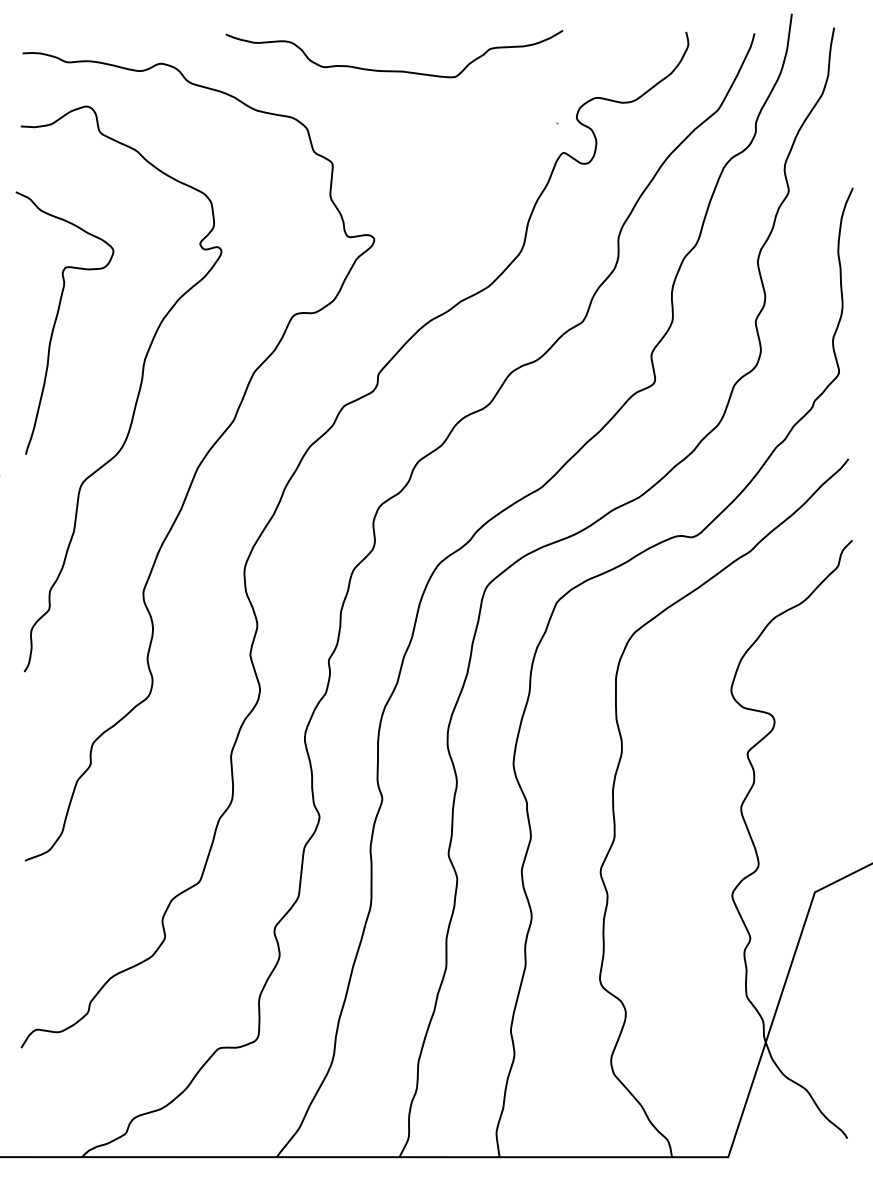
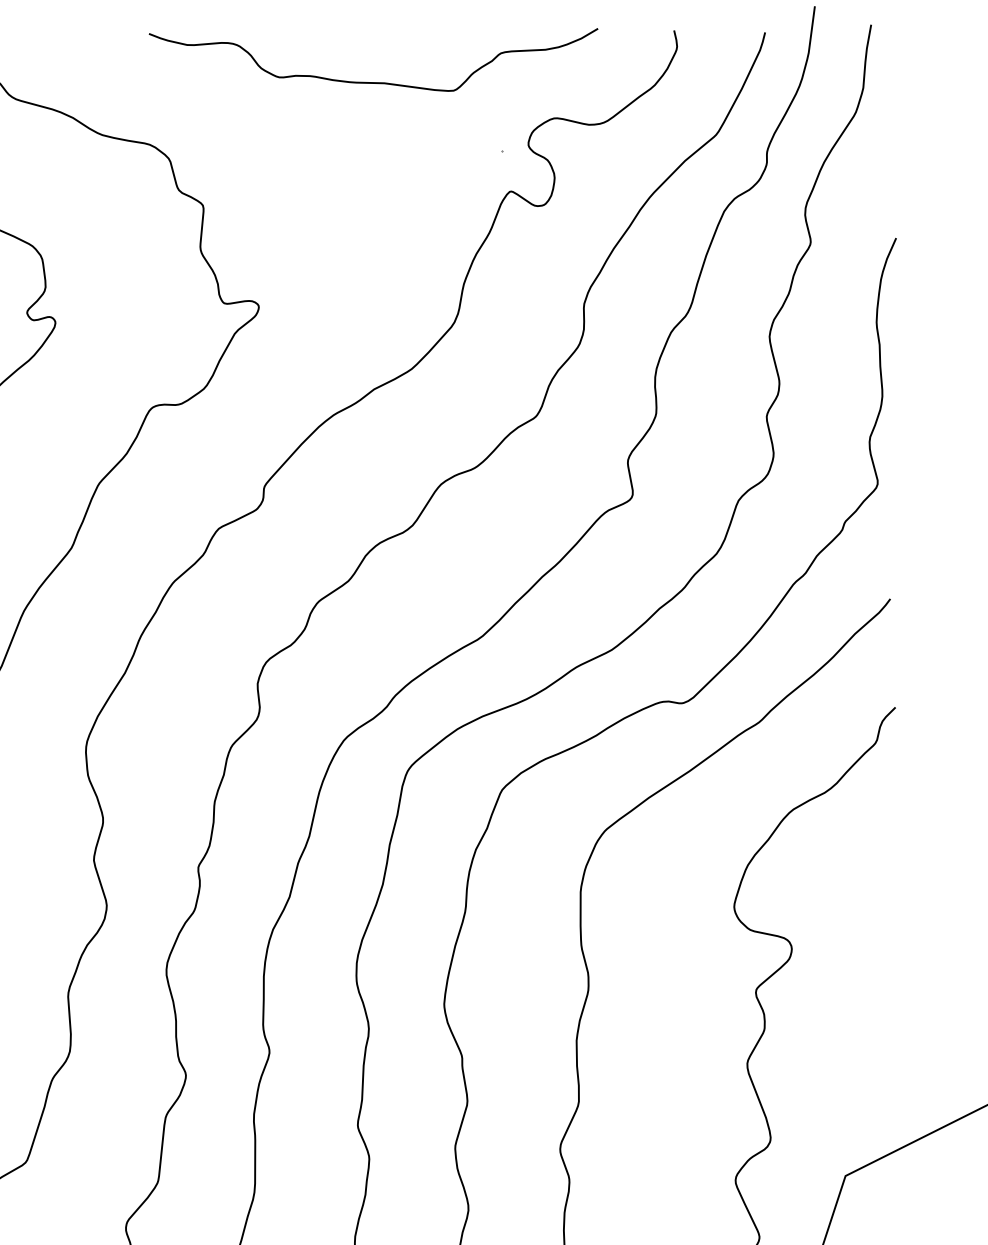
curve: (394, 70) -> (373, 81), moved

